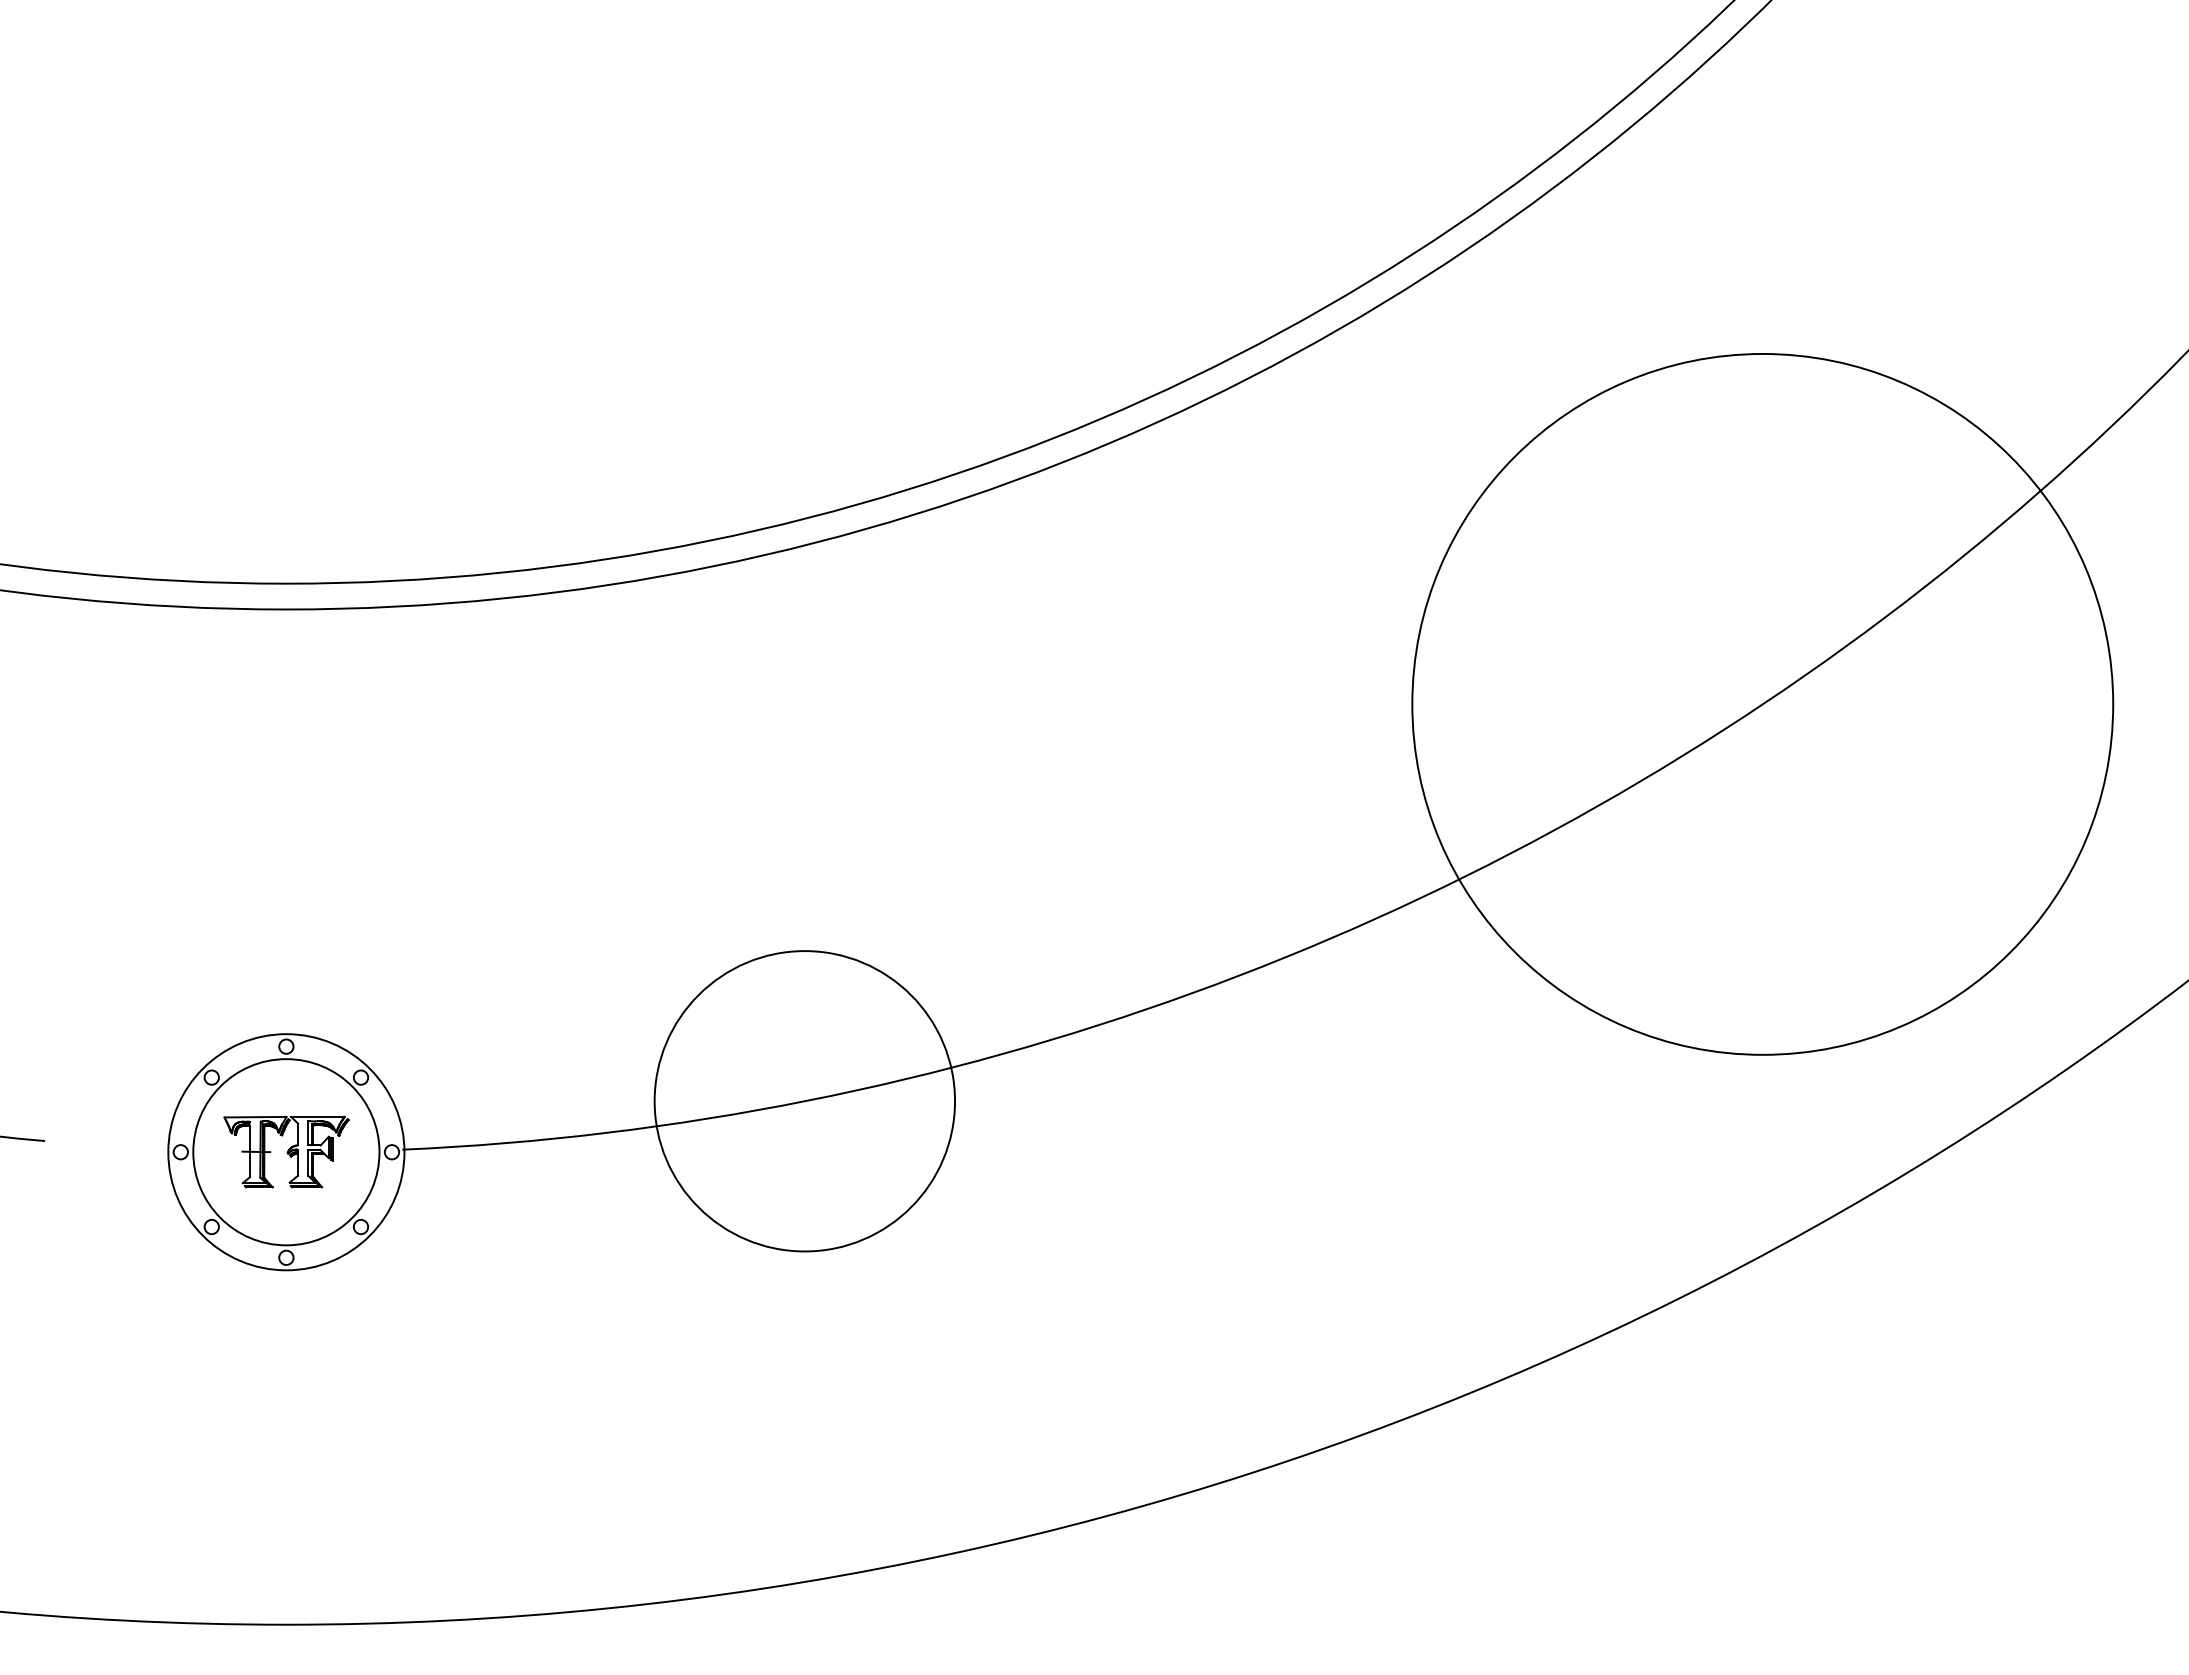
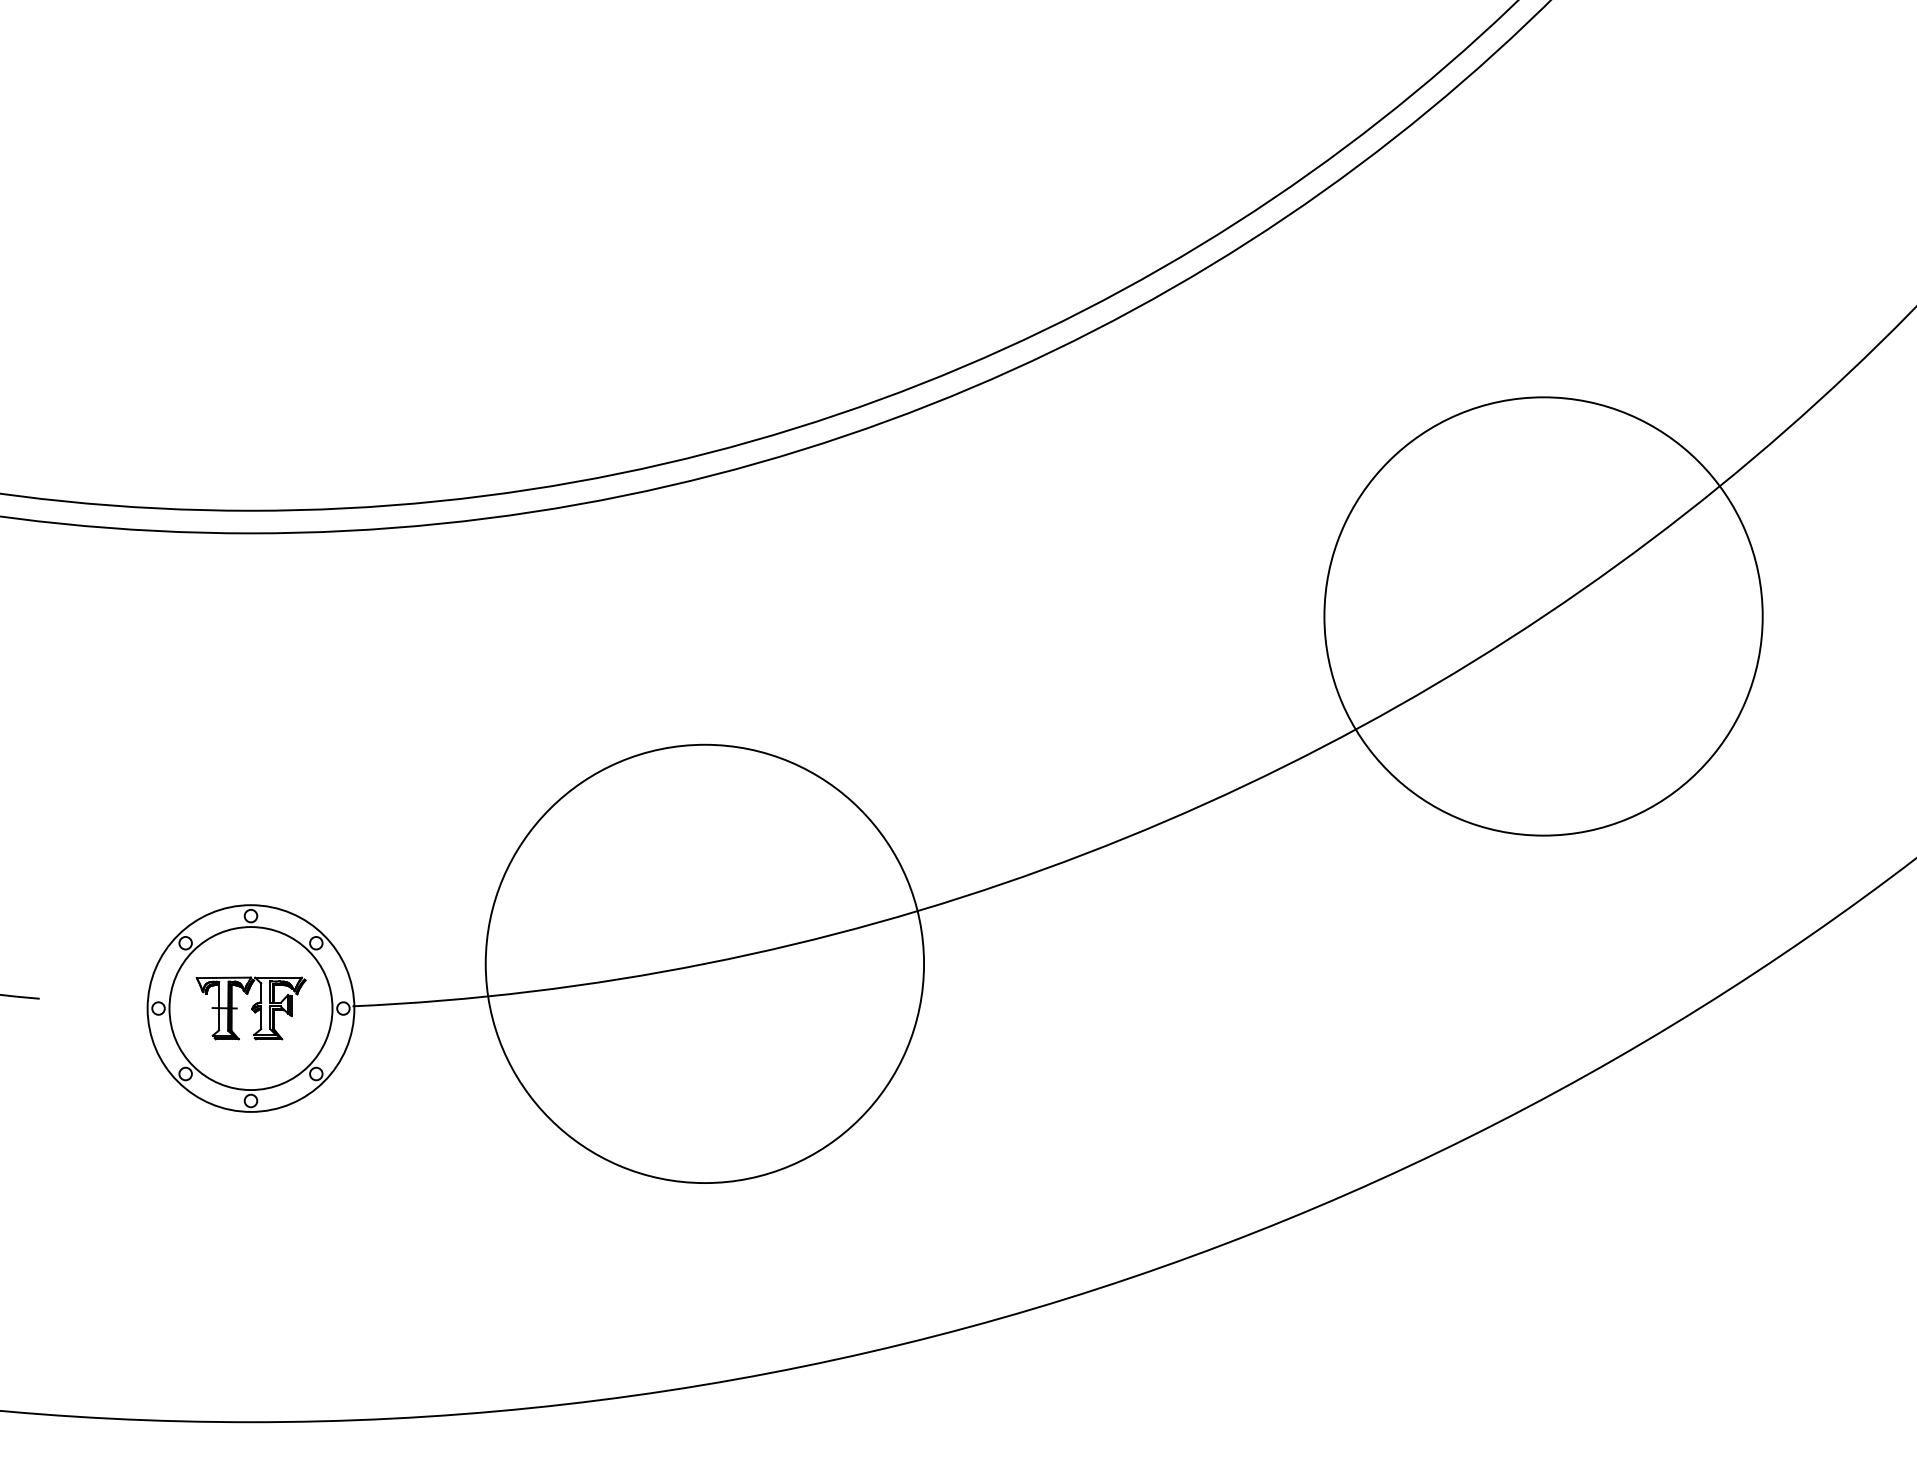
circle: (1762, 704) -> (1543, 616), size x0.71
circle: (804, 1100) -> (704, 963), size x1.67

